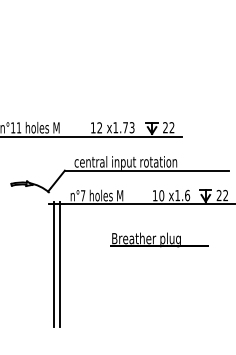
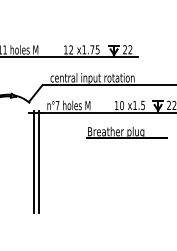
text: (132, 127) -> (98, 49), x1.73 -> x1.75
text: (187, 195) -> (143, 105), x1.6 -> x1.5
part: (159, 239) -> (126, 132), moved

